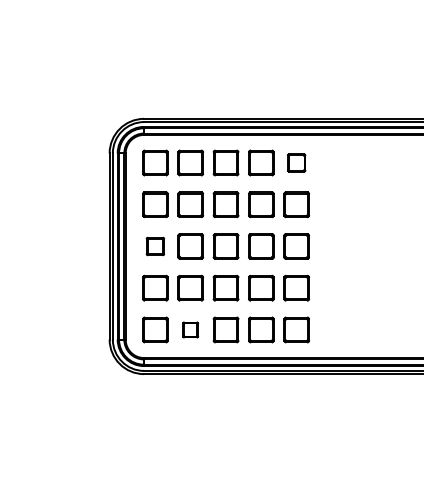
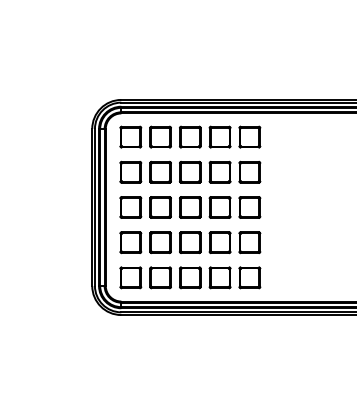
part: (296, 162) -> (249, 136), size x1.43
part: (155, 246) -> (130, 207), size x1.43
part: (190, 329) -> (160, 277), size x1.67

